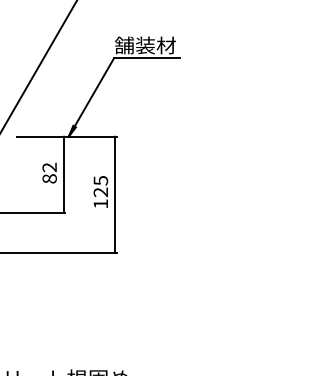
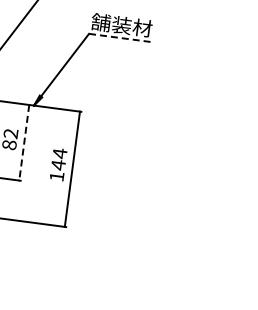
line: (146, 58) -> (121, 38), solid -> dashed
line: (64, 175) -> (24, 143), solid -> dashed
text: (100, 186) -> (58, 159), 125 -> 144

